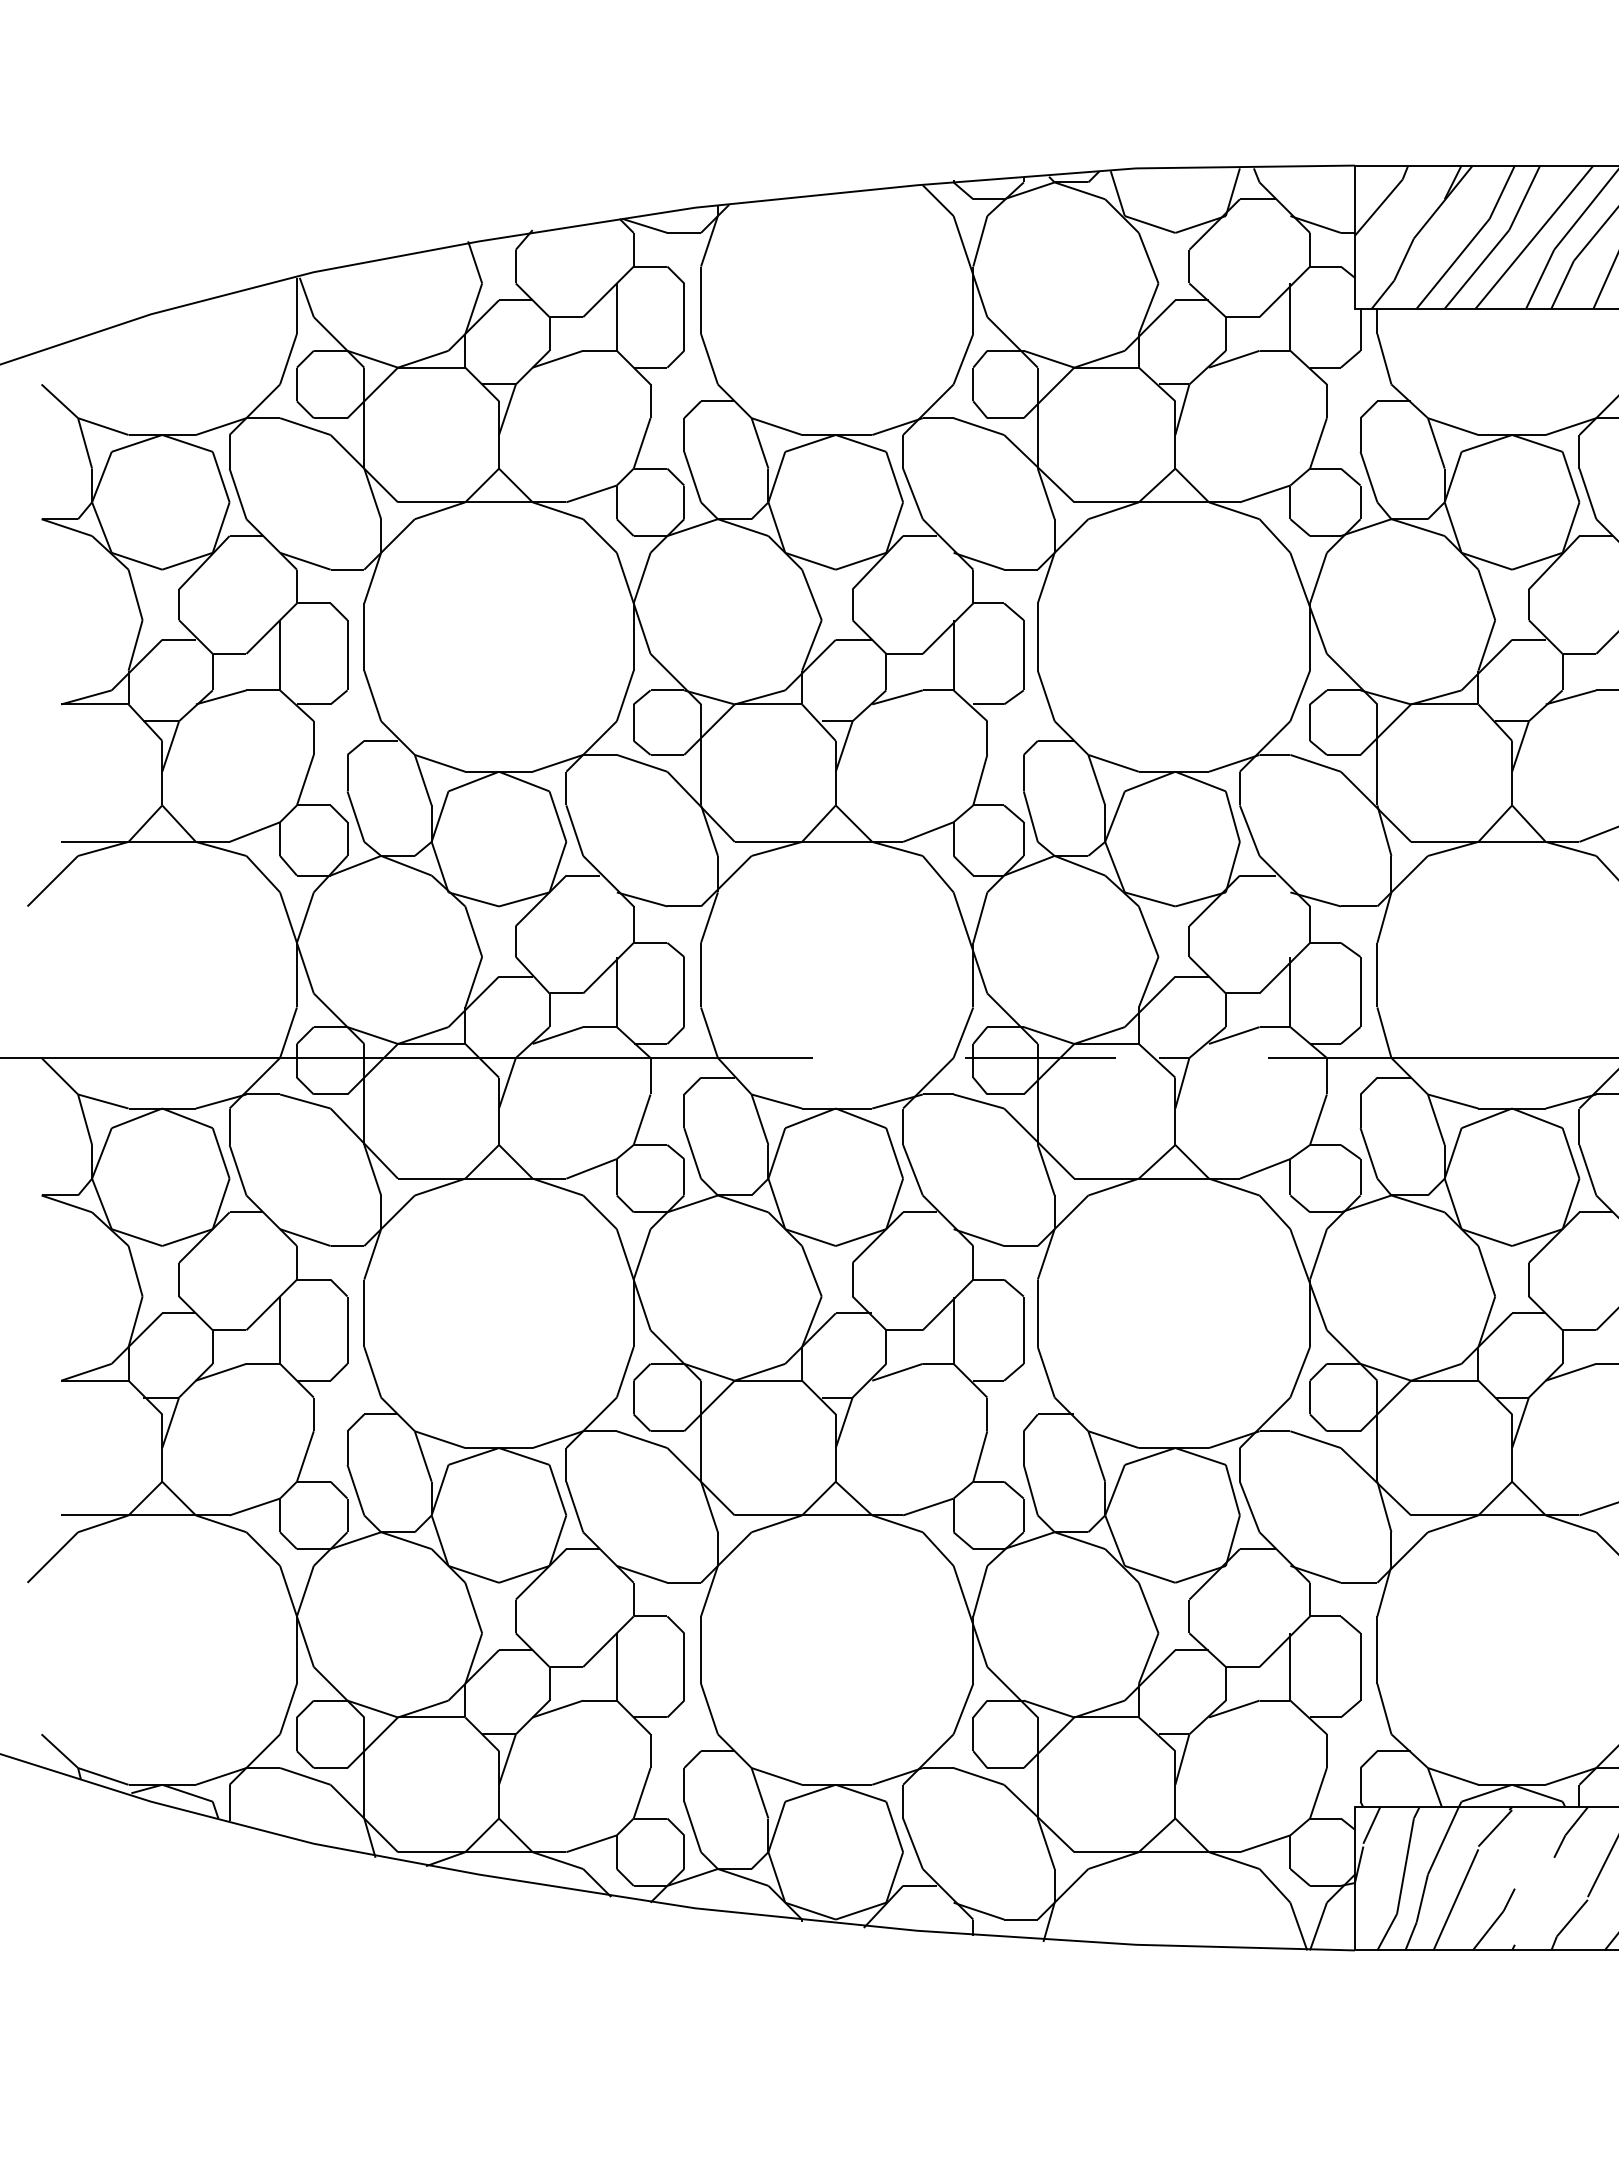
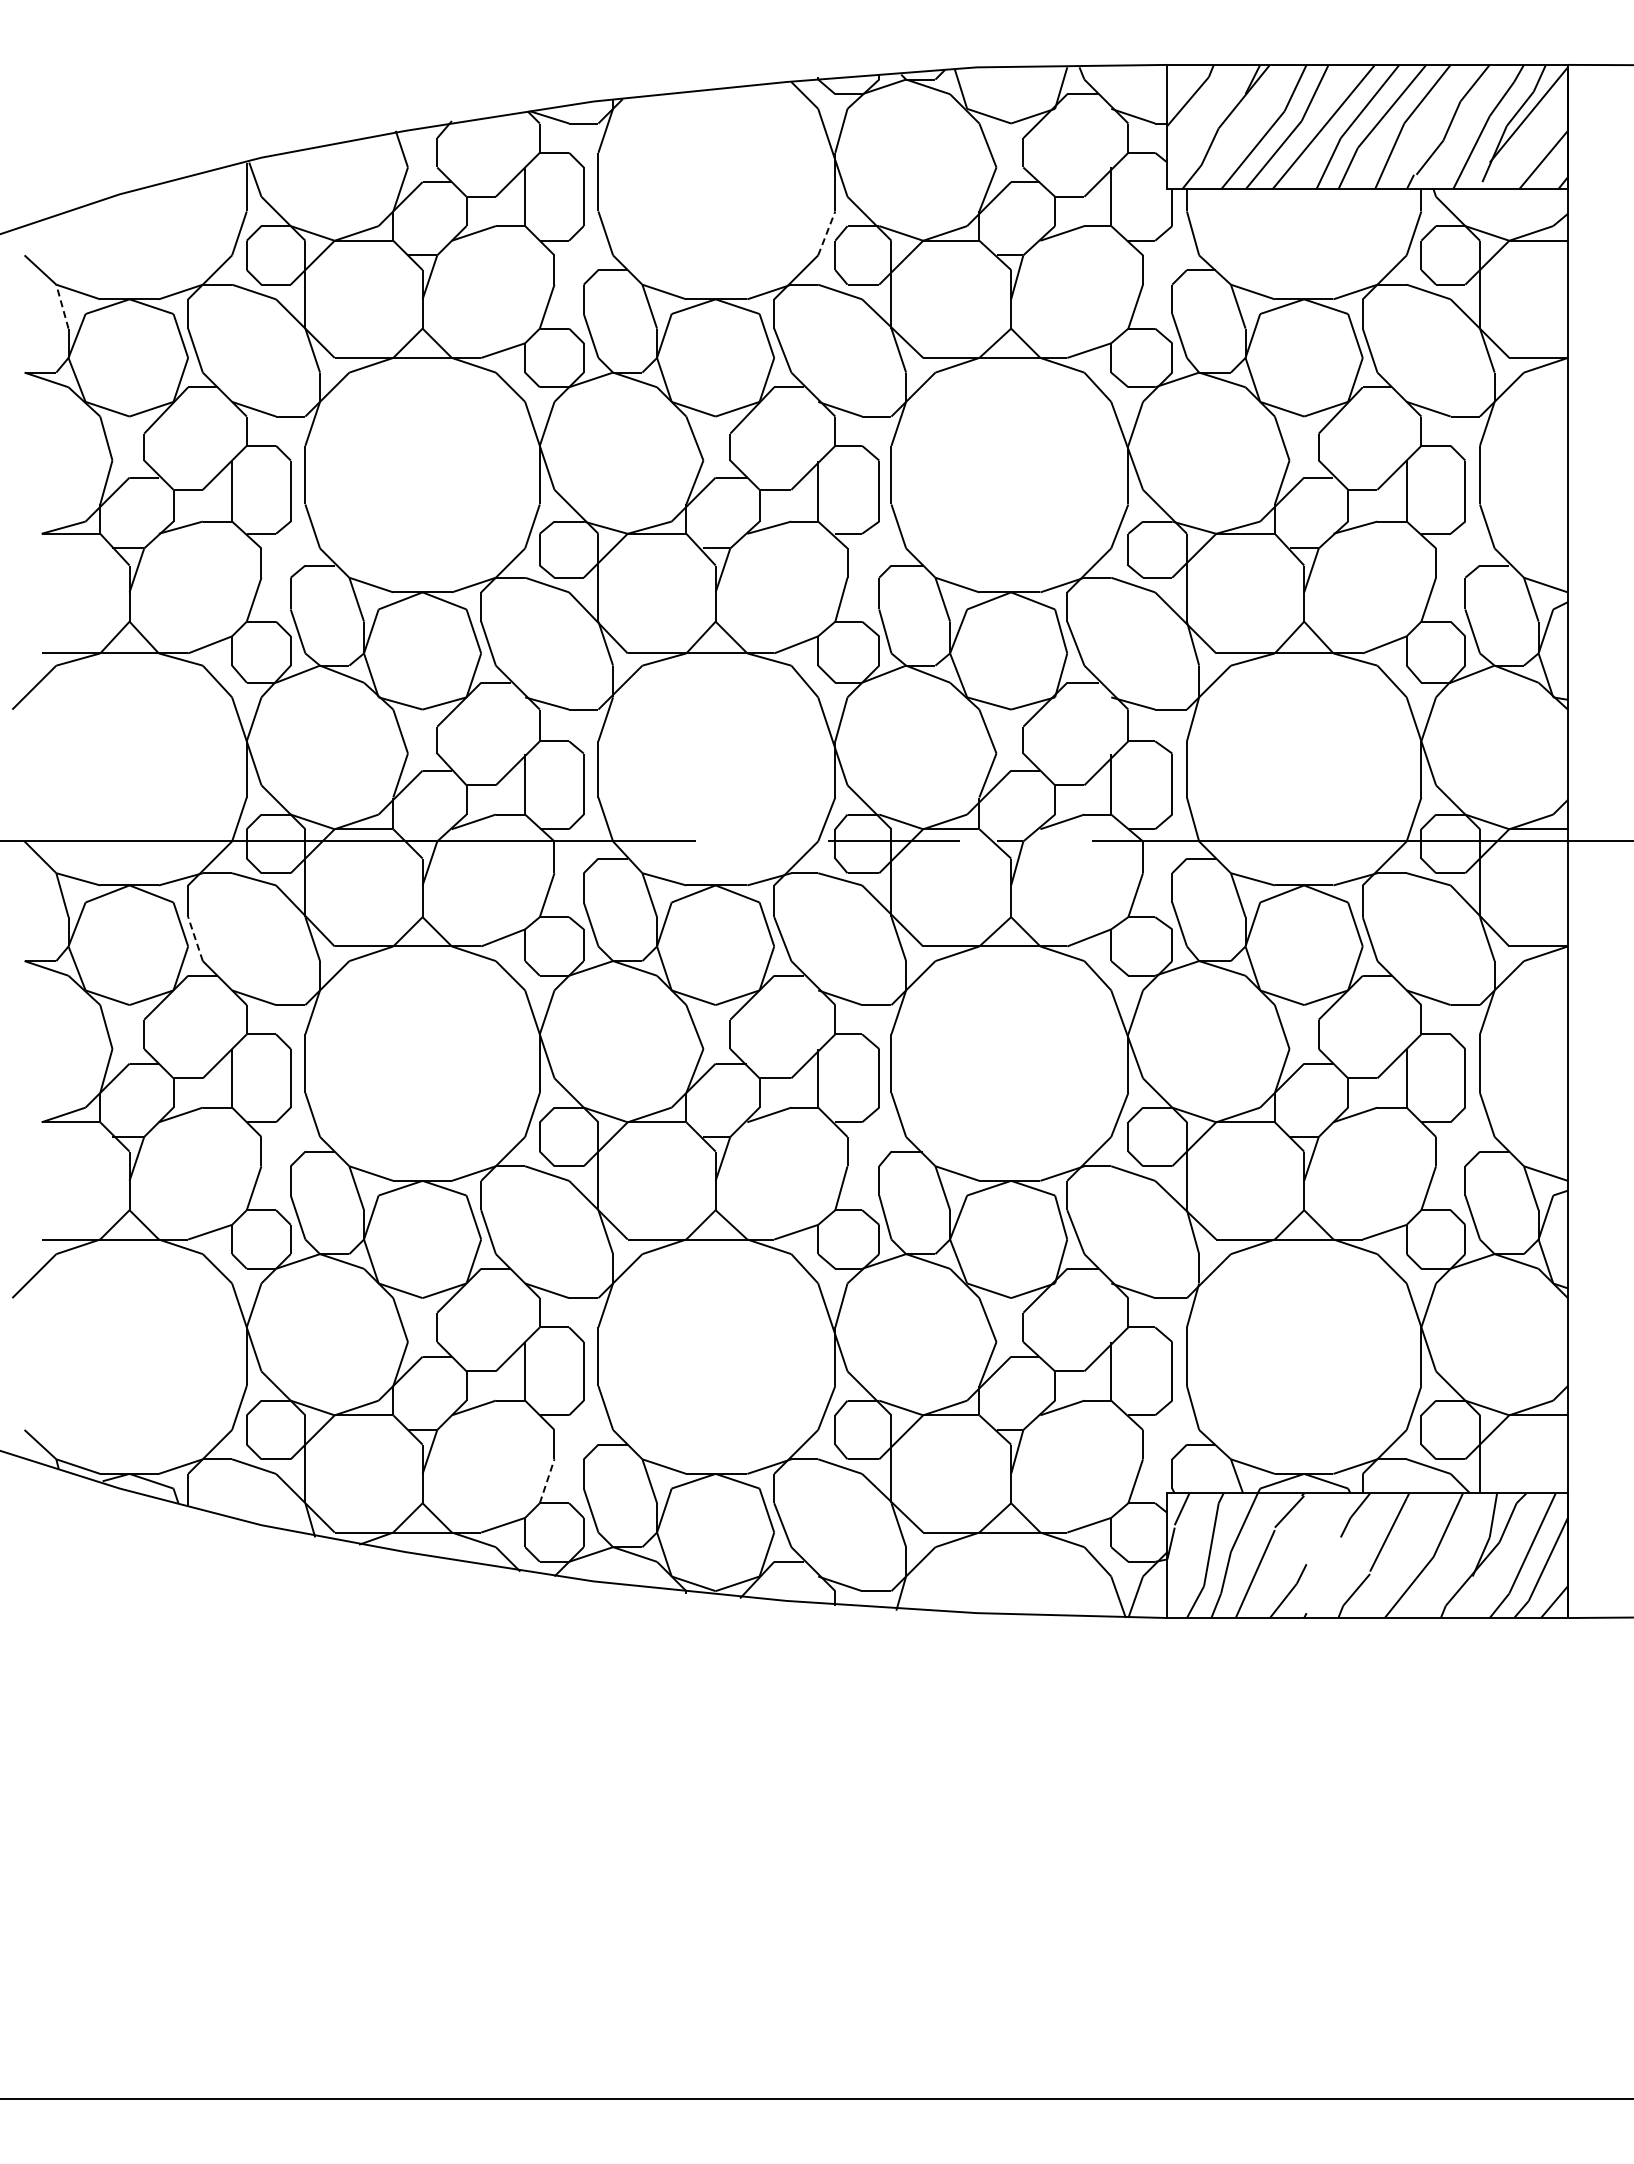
line: (963, 359) -> (826, 233), solid -> dashed
line: (85, 443) -> (62, 306), solid -> dashed
line: (238, 1169) -> (195, 938), solid -> dashed
line: (642, 1792) -> (547, 1480), solid -> dashed

